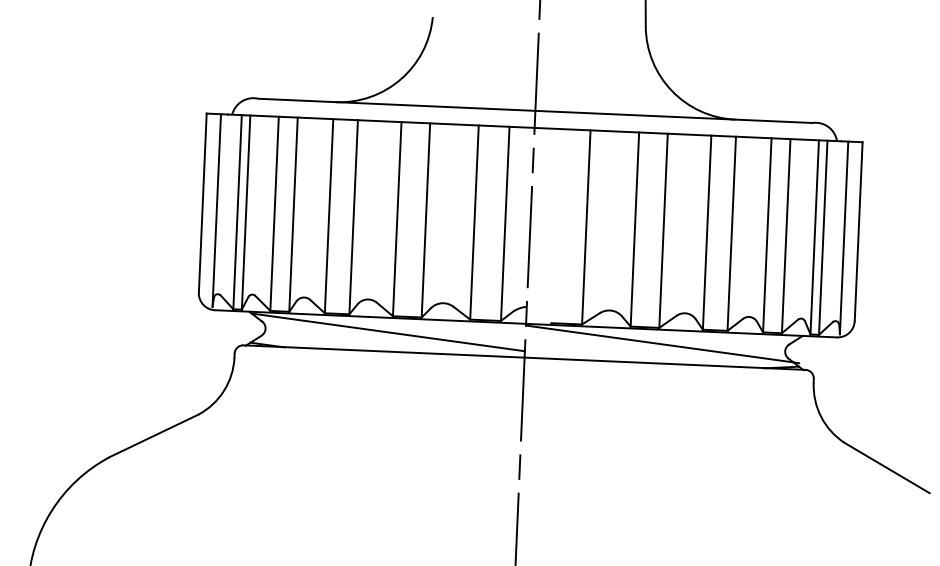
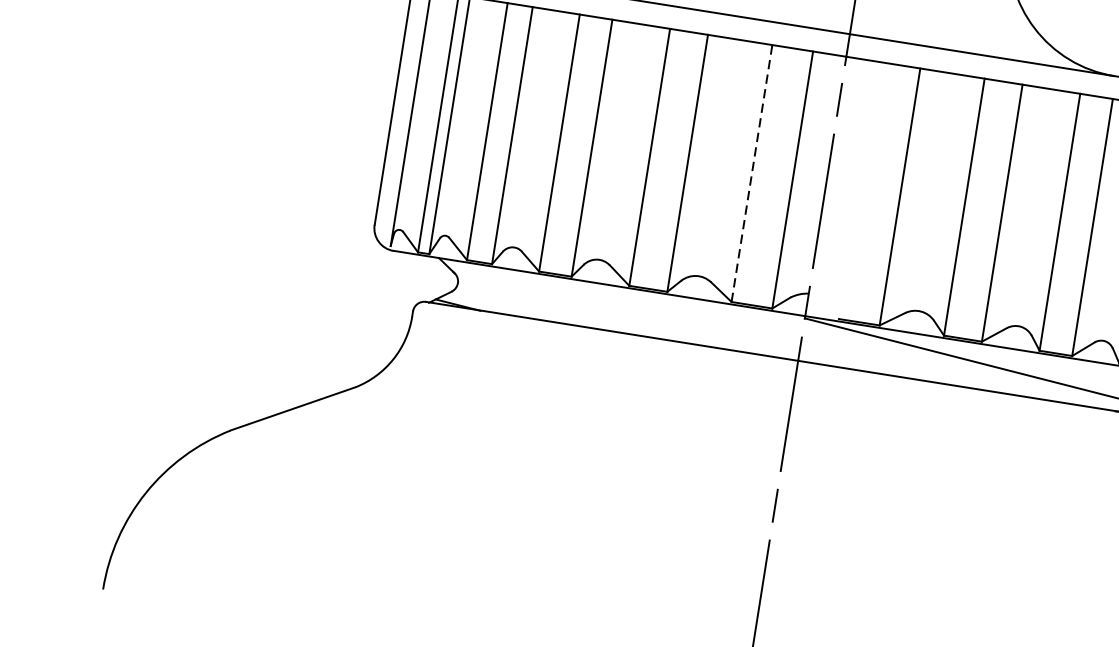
line: (474, 222) -> (752, 173), solid -> dashed
line: (387, 332) -> (619, 306), removed

